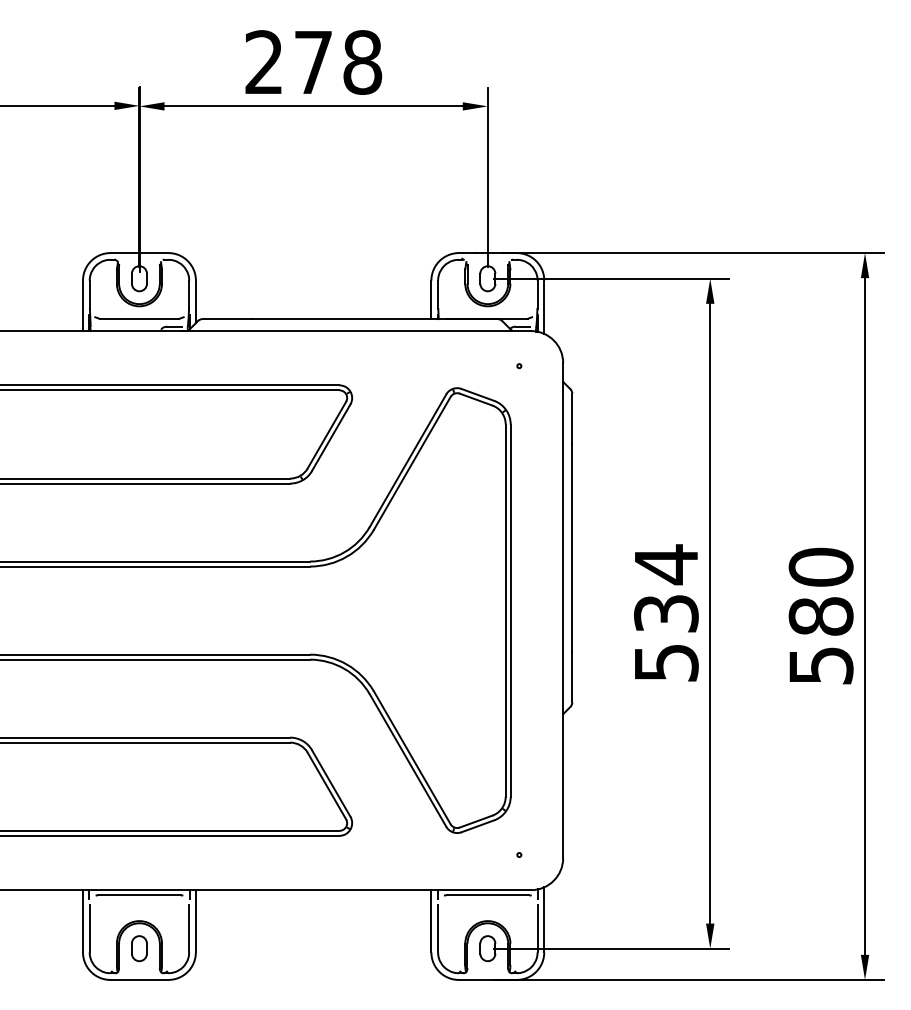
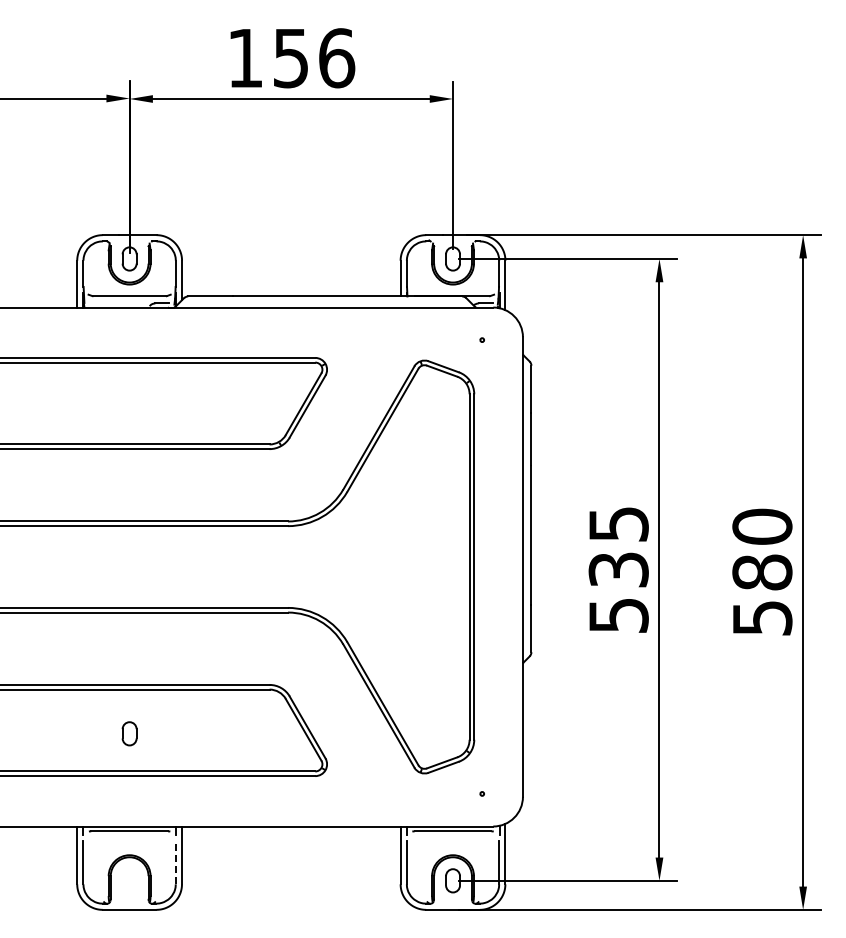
text: (313, 62) -> (291, 58), 278 -> 156
text: (666, 564) -> (618, 524), 534 -> 535
line: (188, 928) -> (175, 862), solid -> dashed
part: (139, 948) -> (129, 733), moved

